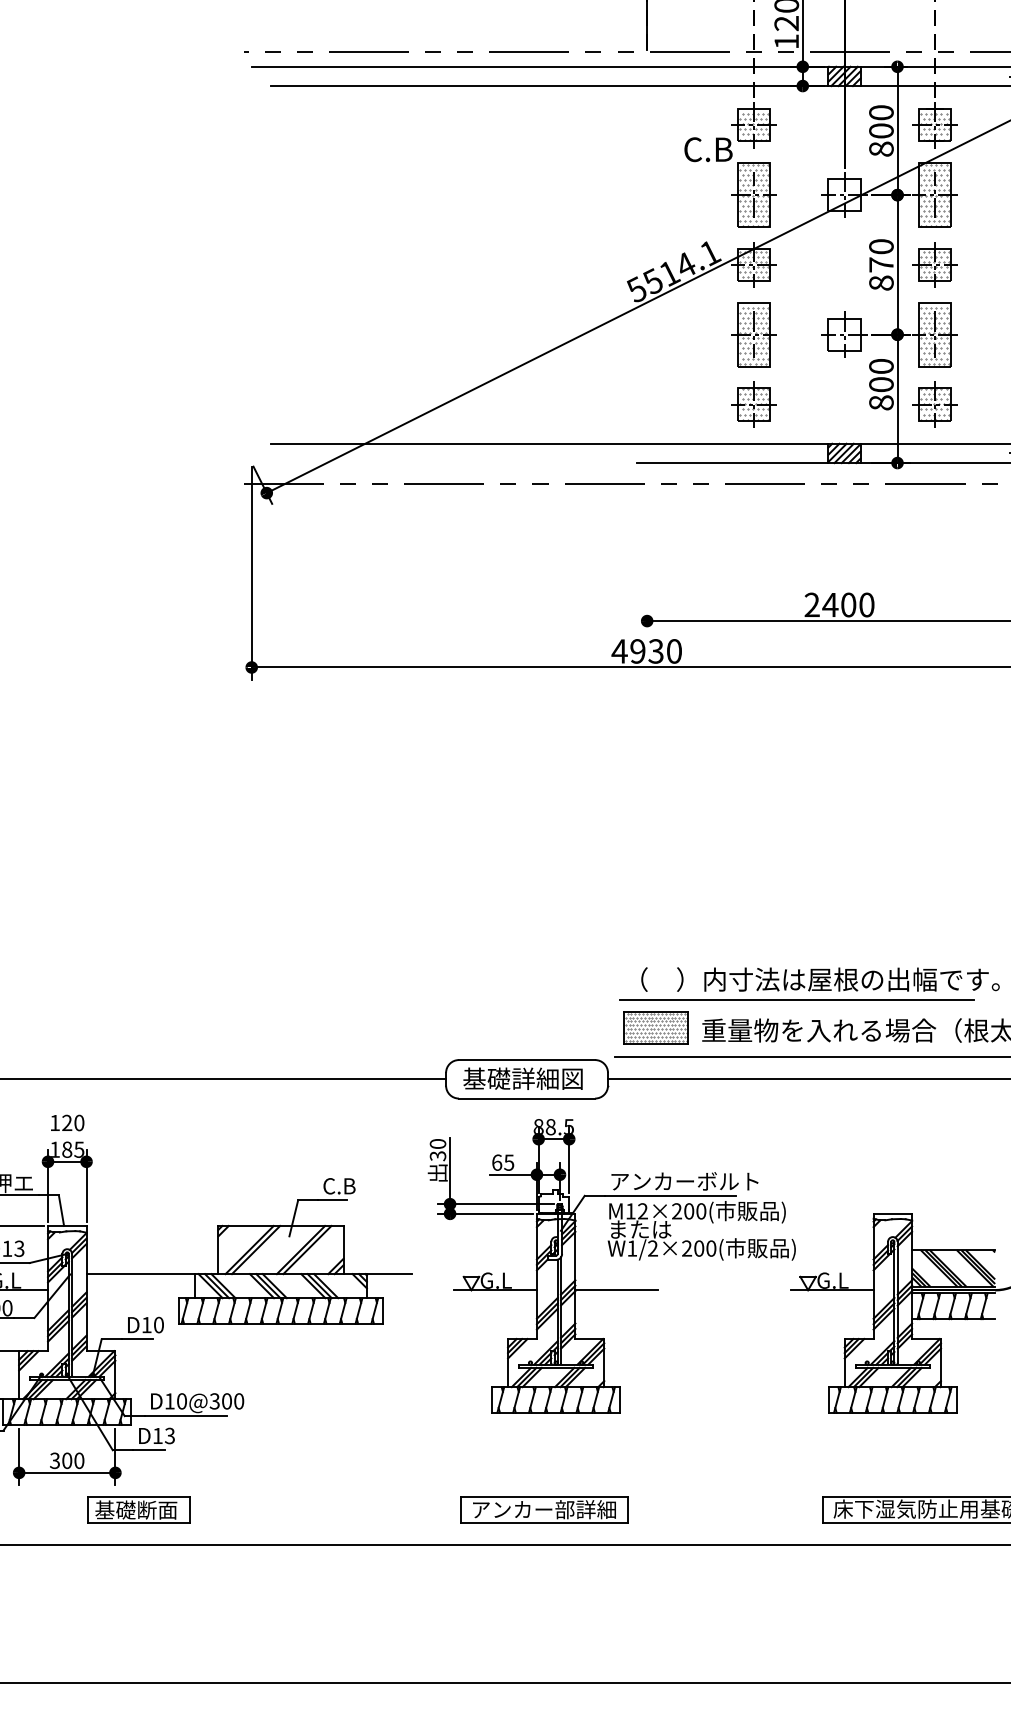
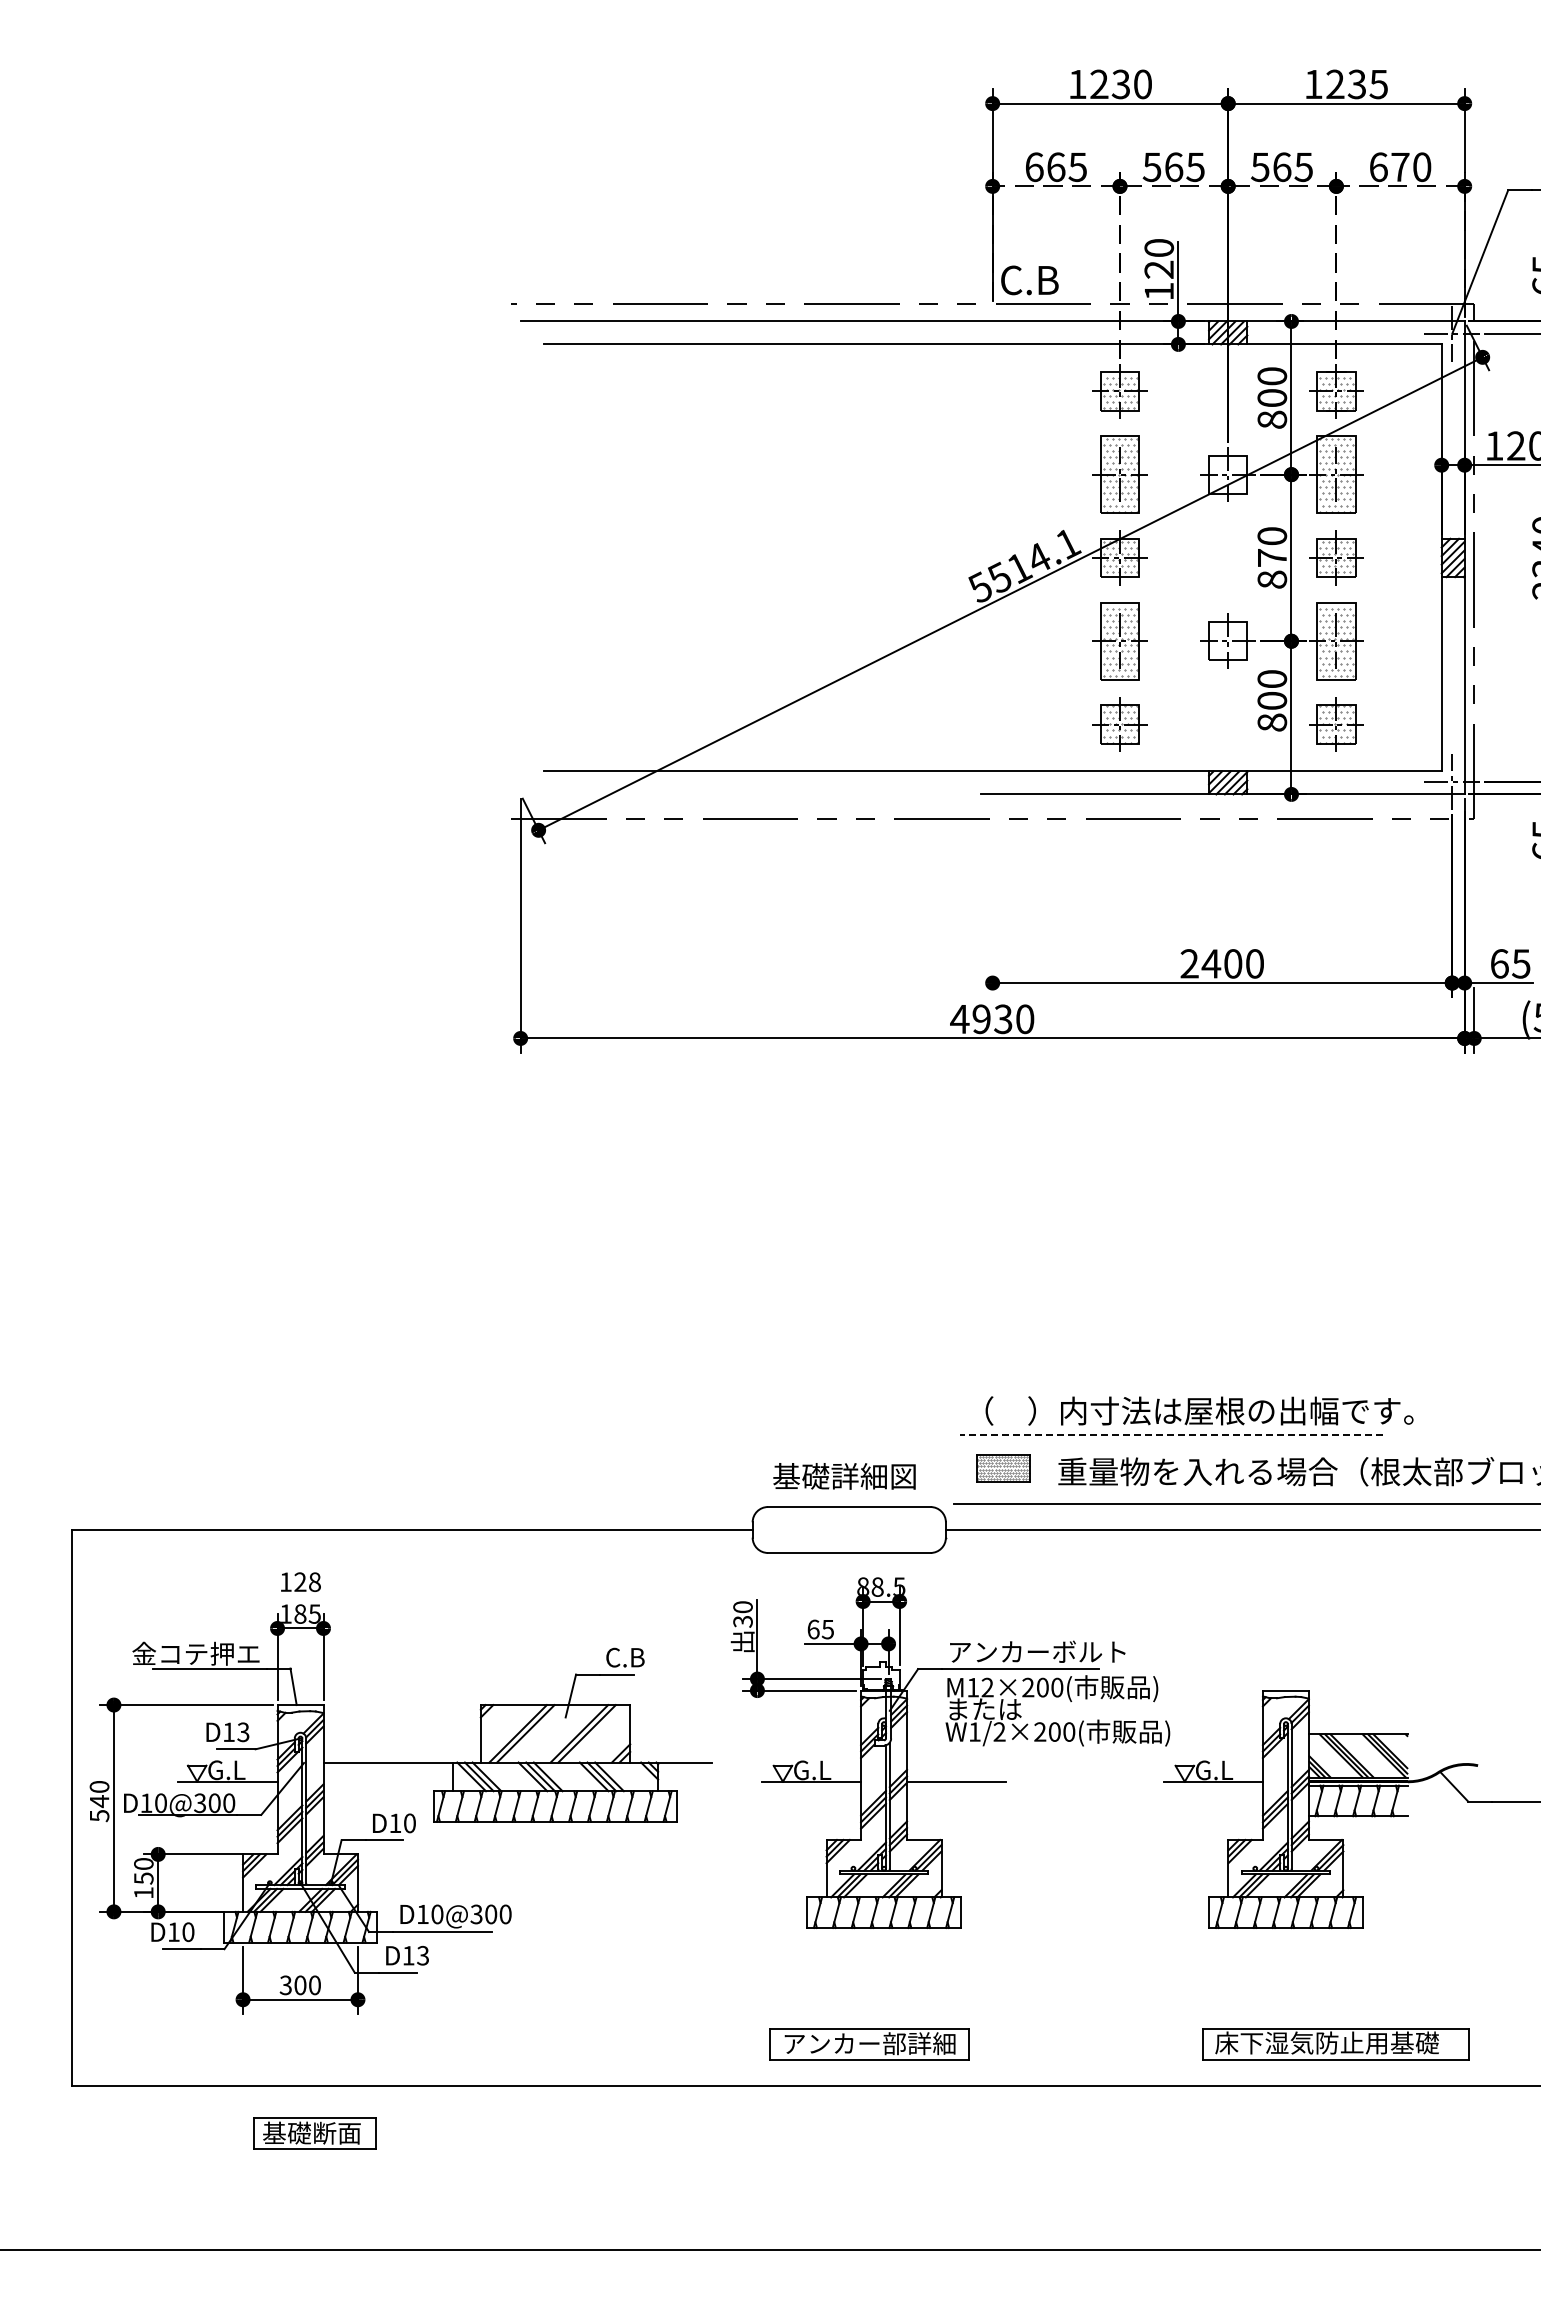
text: (708, 149) -> (1029, 280), moved
line: (796, 1000) -> (1171, 1435), solid -> dashed
part: (656, 1027) -> (1003, 1468), size x0.7
text: (523, 1078) -> (844, 1476), moved
text: (79, 1122) -> (314, 1581), 120 -> 128
part: (138, 1510) -> (314, 2133), moved

